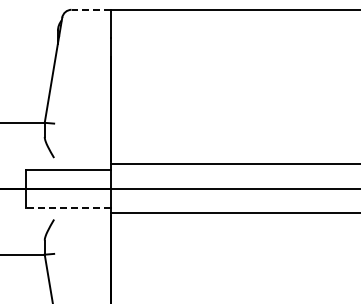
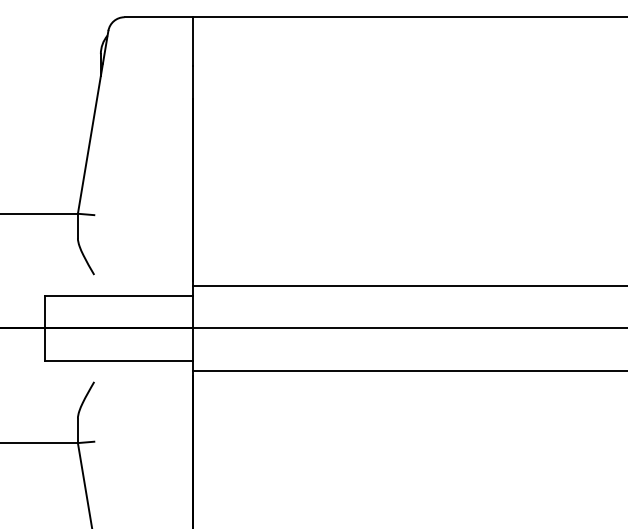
line: (91, 9) -> (159, 16), dashed -> solid
line: (67, 207) -> (117, 361), dashed -> solid

